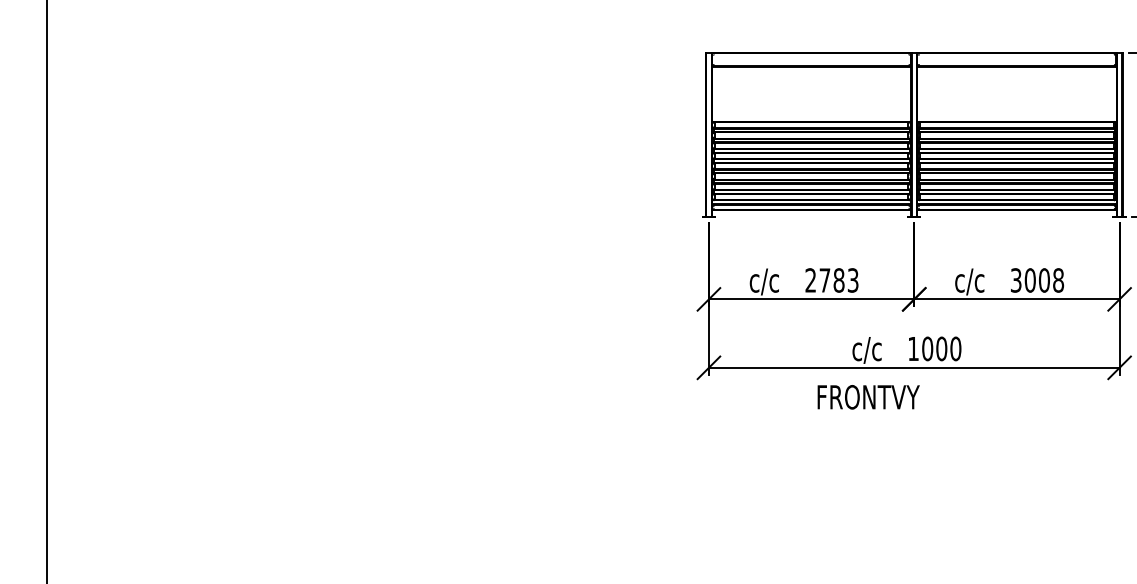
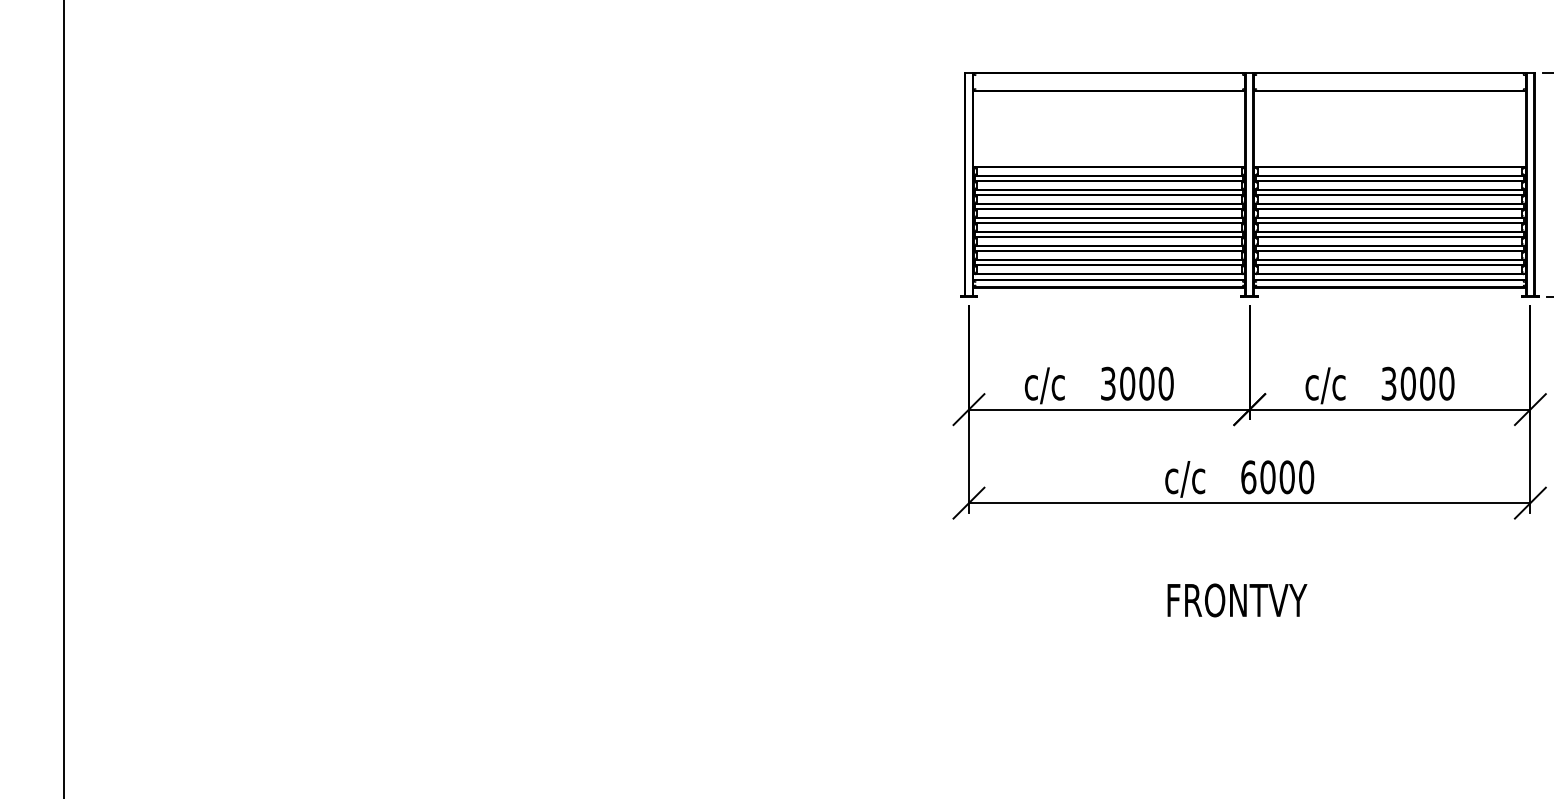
text: (832, 280) -> (1137, 383), 2783 -> 3000
text: (1058, 280) -> (1446, 383), 3008 -> 3000
text: (913, 349) -> (1248, 477), 1000 -> 6000
text: (868, 397) -> (1237, 600), moved

